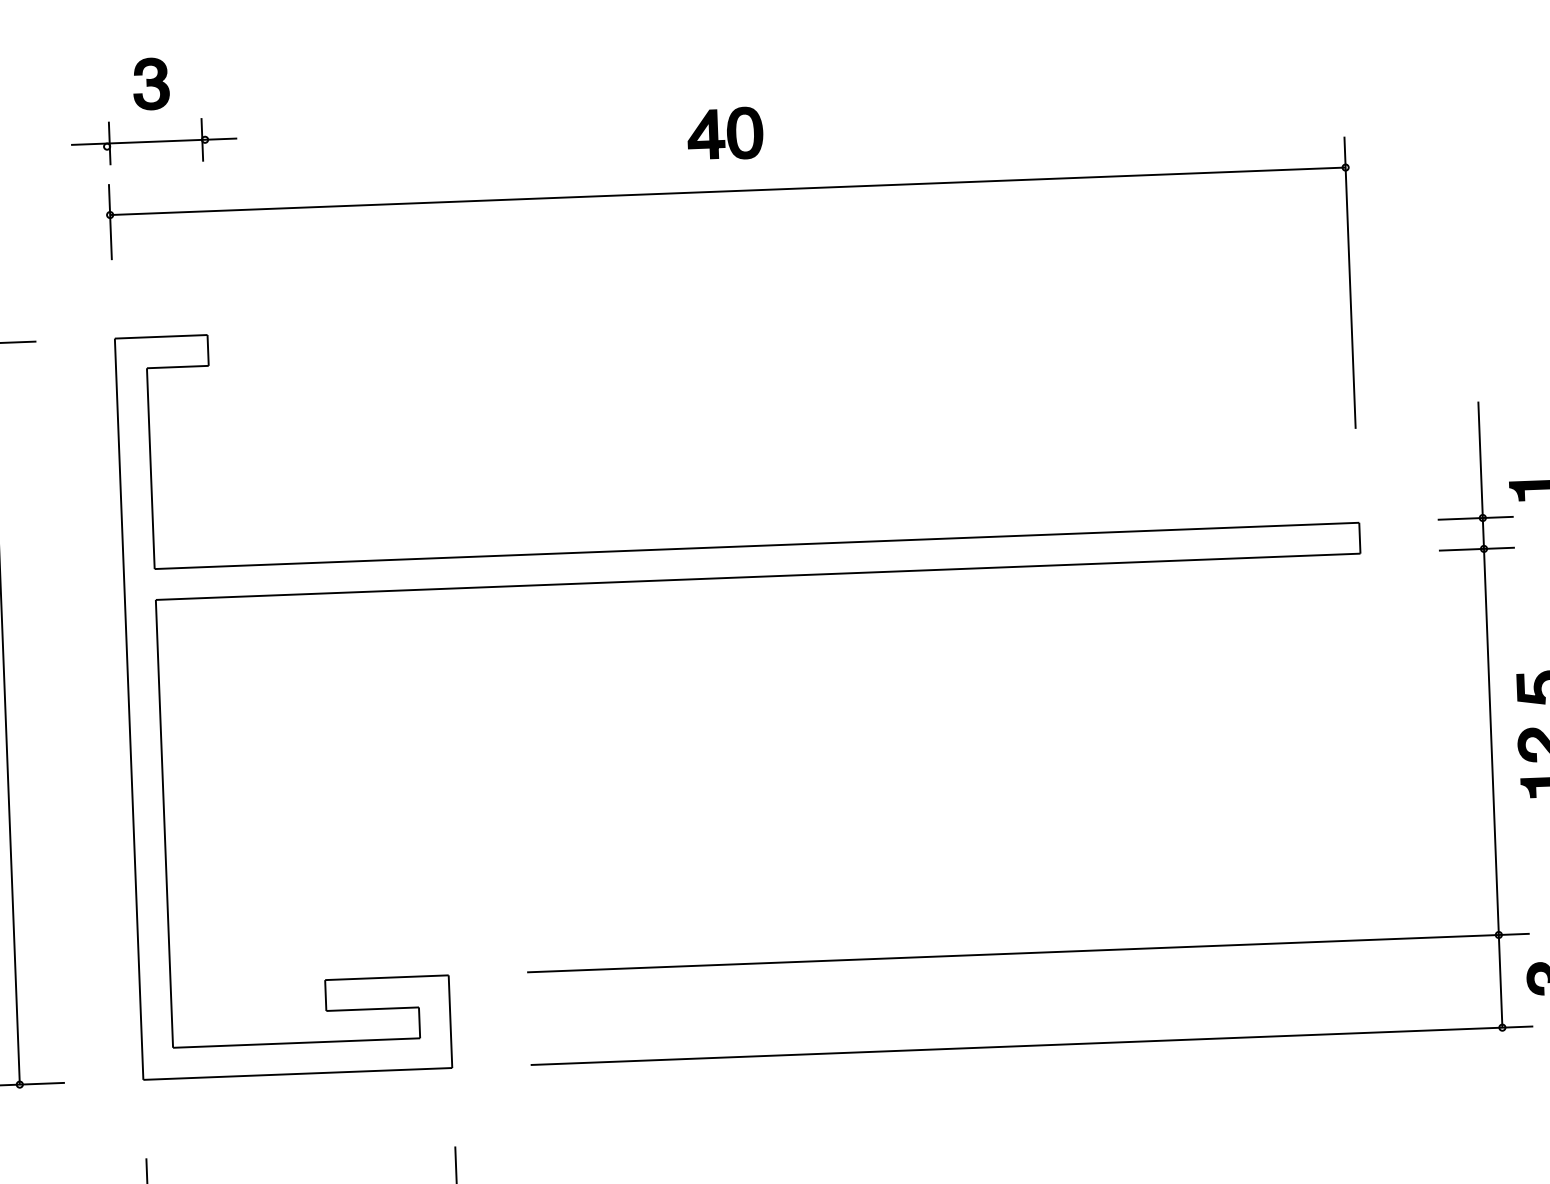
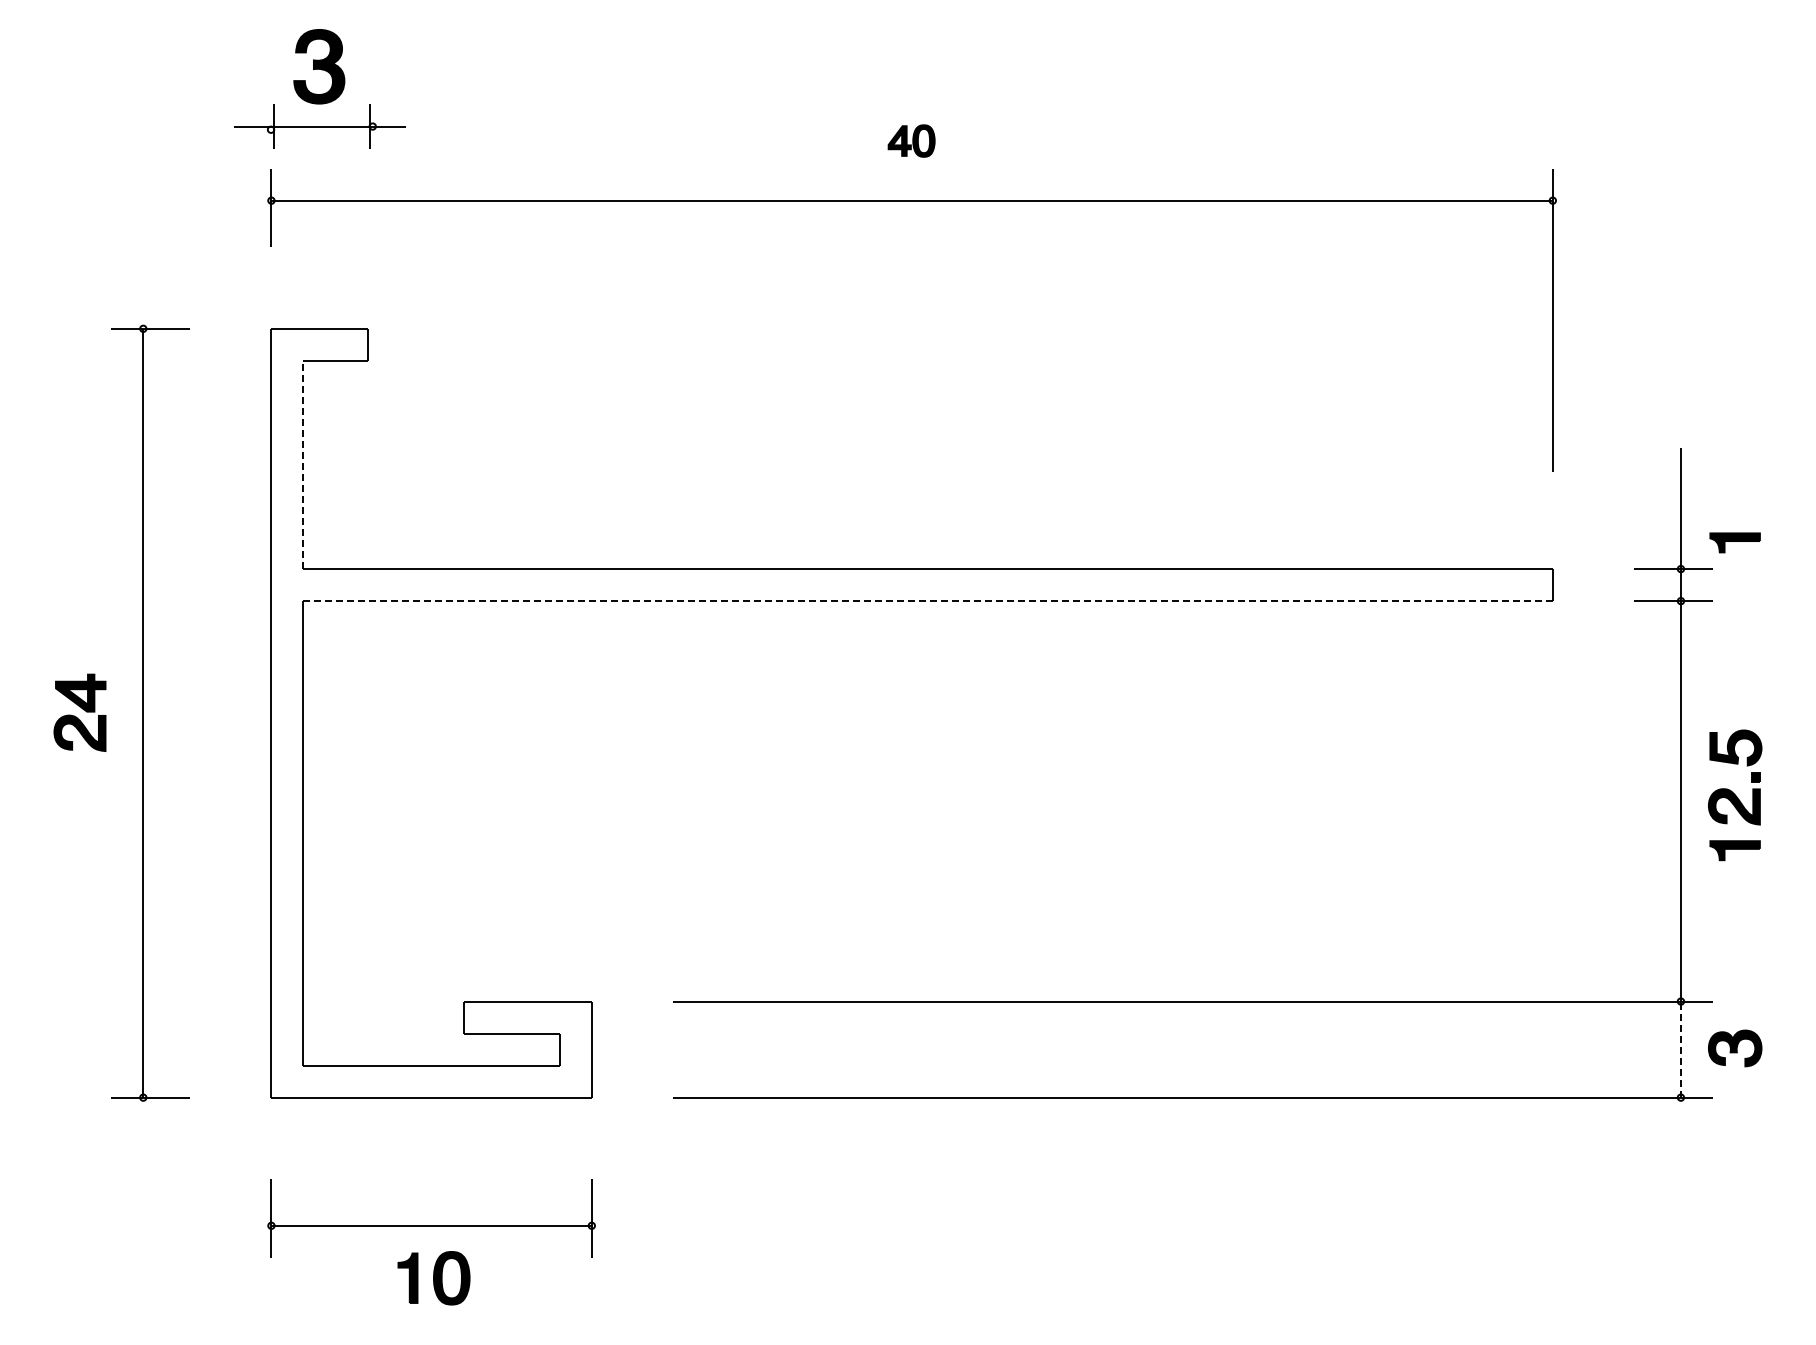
part: (150, 83) -> (318, 66), size x1.4
part: (725, 133) -> (911, 140), size x0.6
line: (150, 468) -> (303, 464), solid -> dashed
line: (758, 577) -> (928, 601), solid -> dashed
line: (1500, 981) -> (1680, 1049), solid -> dashed

